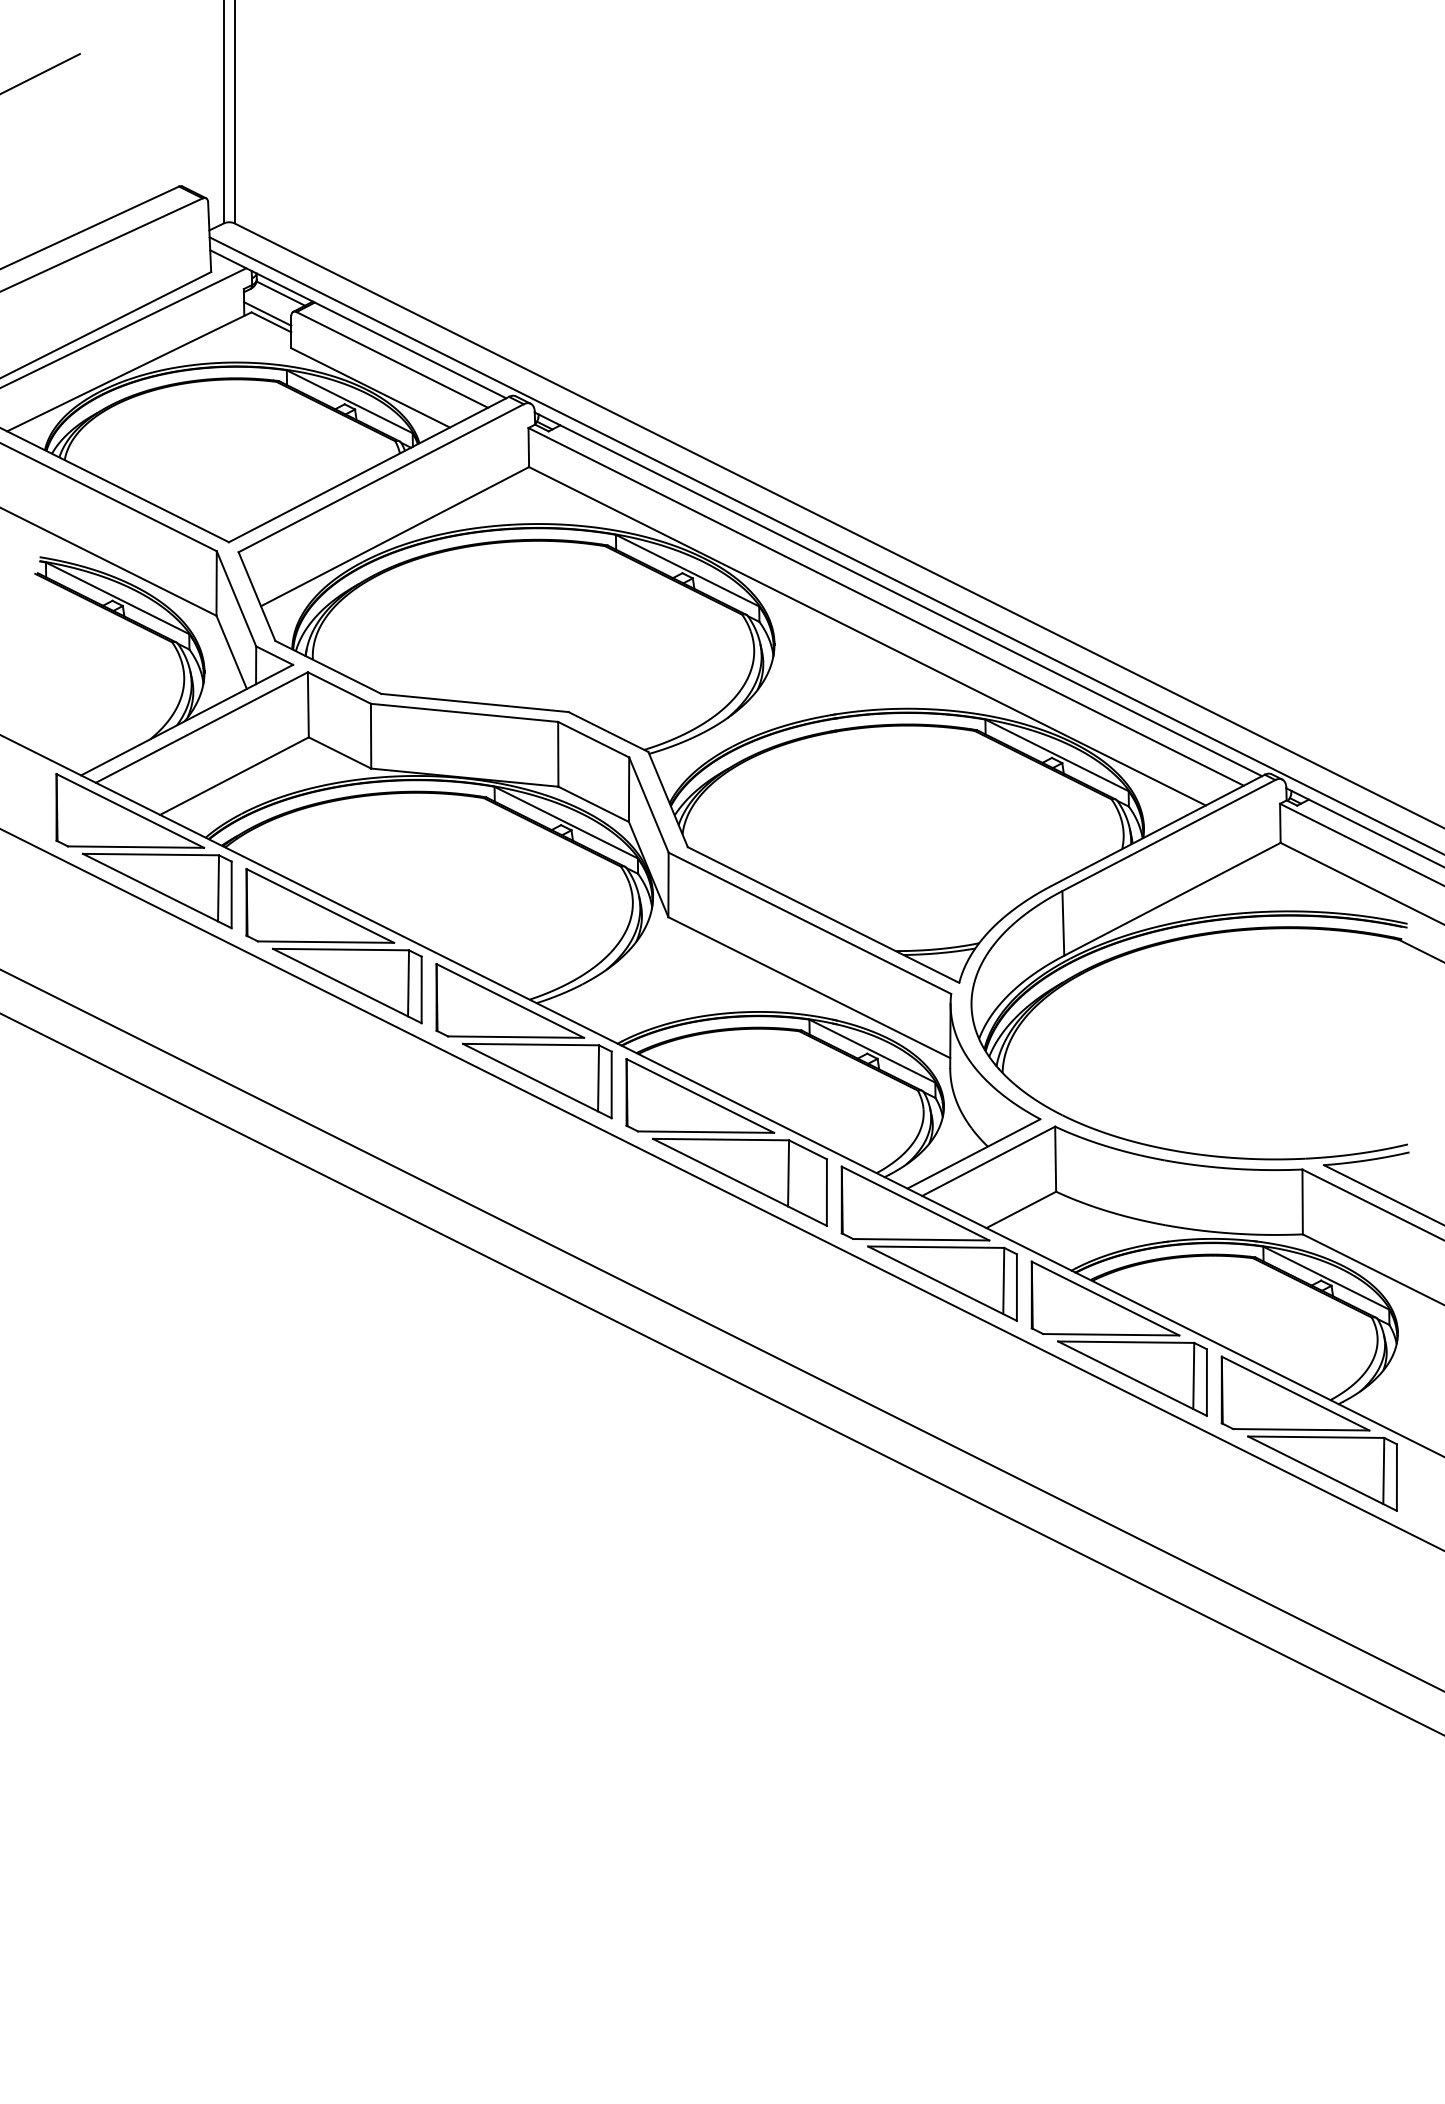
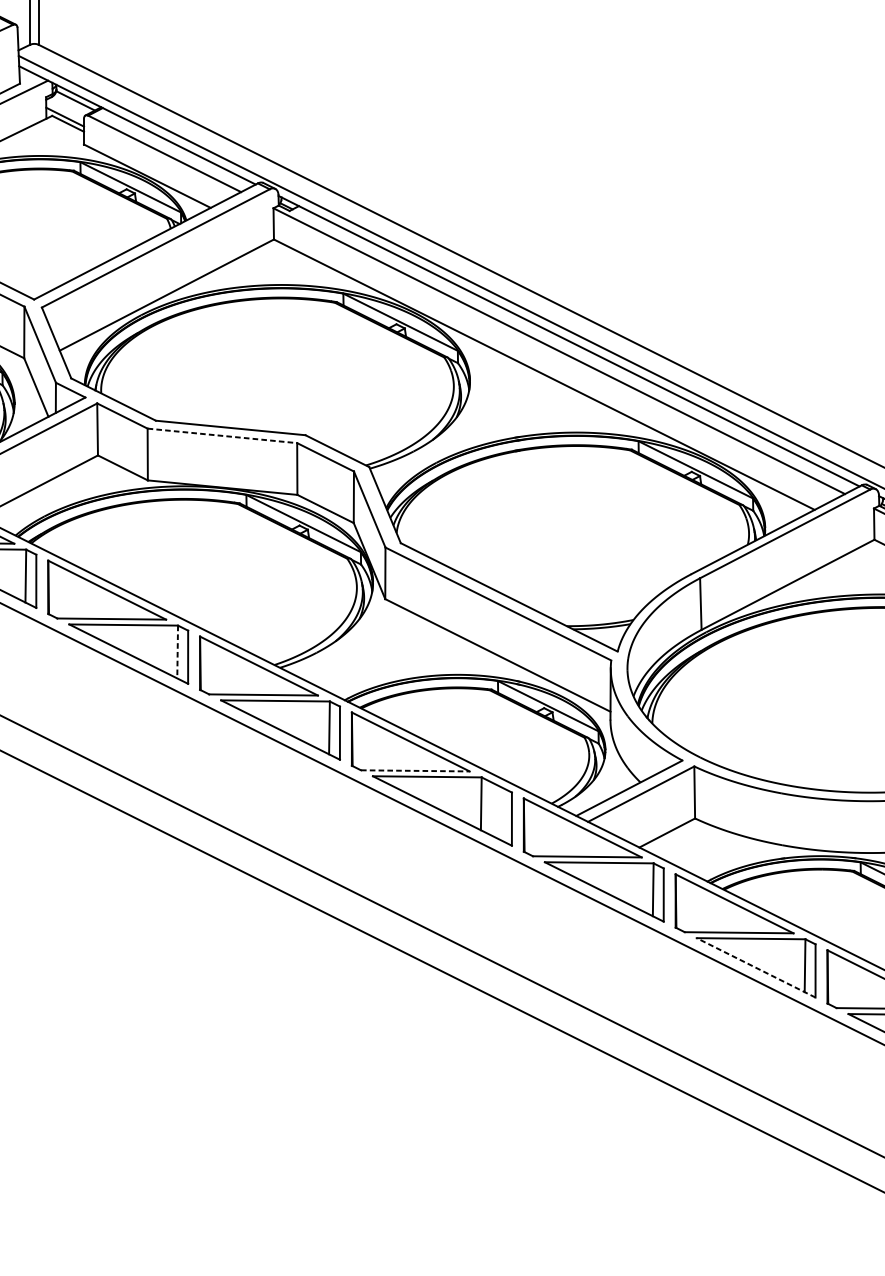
line: (465, 712) -> (223, 435), solid -> dashed
line: (408, 983) -> (177, 652), solid -> dashed
line: (706, 1132) -> (415, 771), solid -> dashed
line: (1132, 1378) -> (756, 967), solid -> dashed

